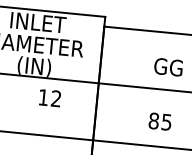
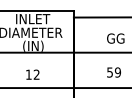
text: (49, 97) -> (32, 74), moved
text: (161, 121) -> (114, 72), 85 -> 59

